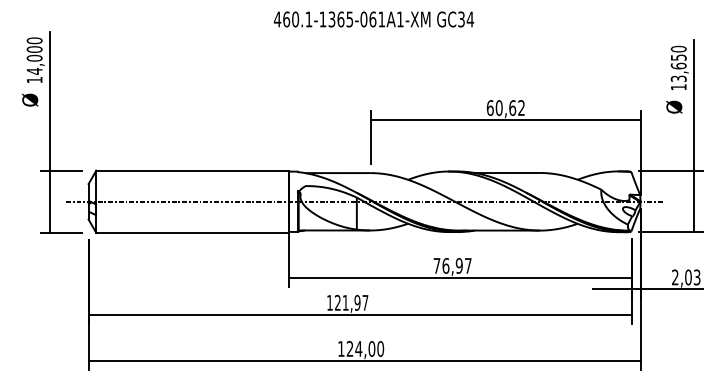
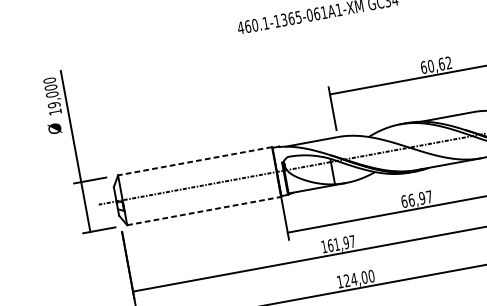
text: (34, 71) -> (54, 105), 14,000 -> 19,000
line: (192, 170) -> (194, 161), solid -> dashed
line: (193, 232) -> (204, 210), solid -> dashed
text: (436, 265) -> (403, 201), 76,97 -> 66,97
text: (337, 302) -> (330, 245), 121,97 -> 161,97

